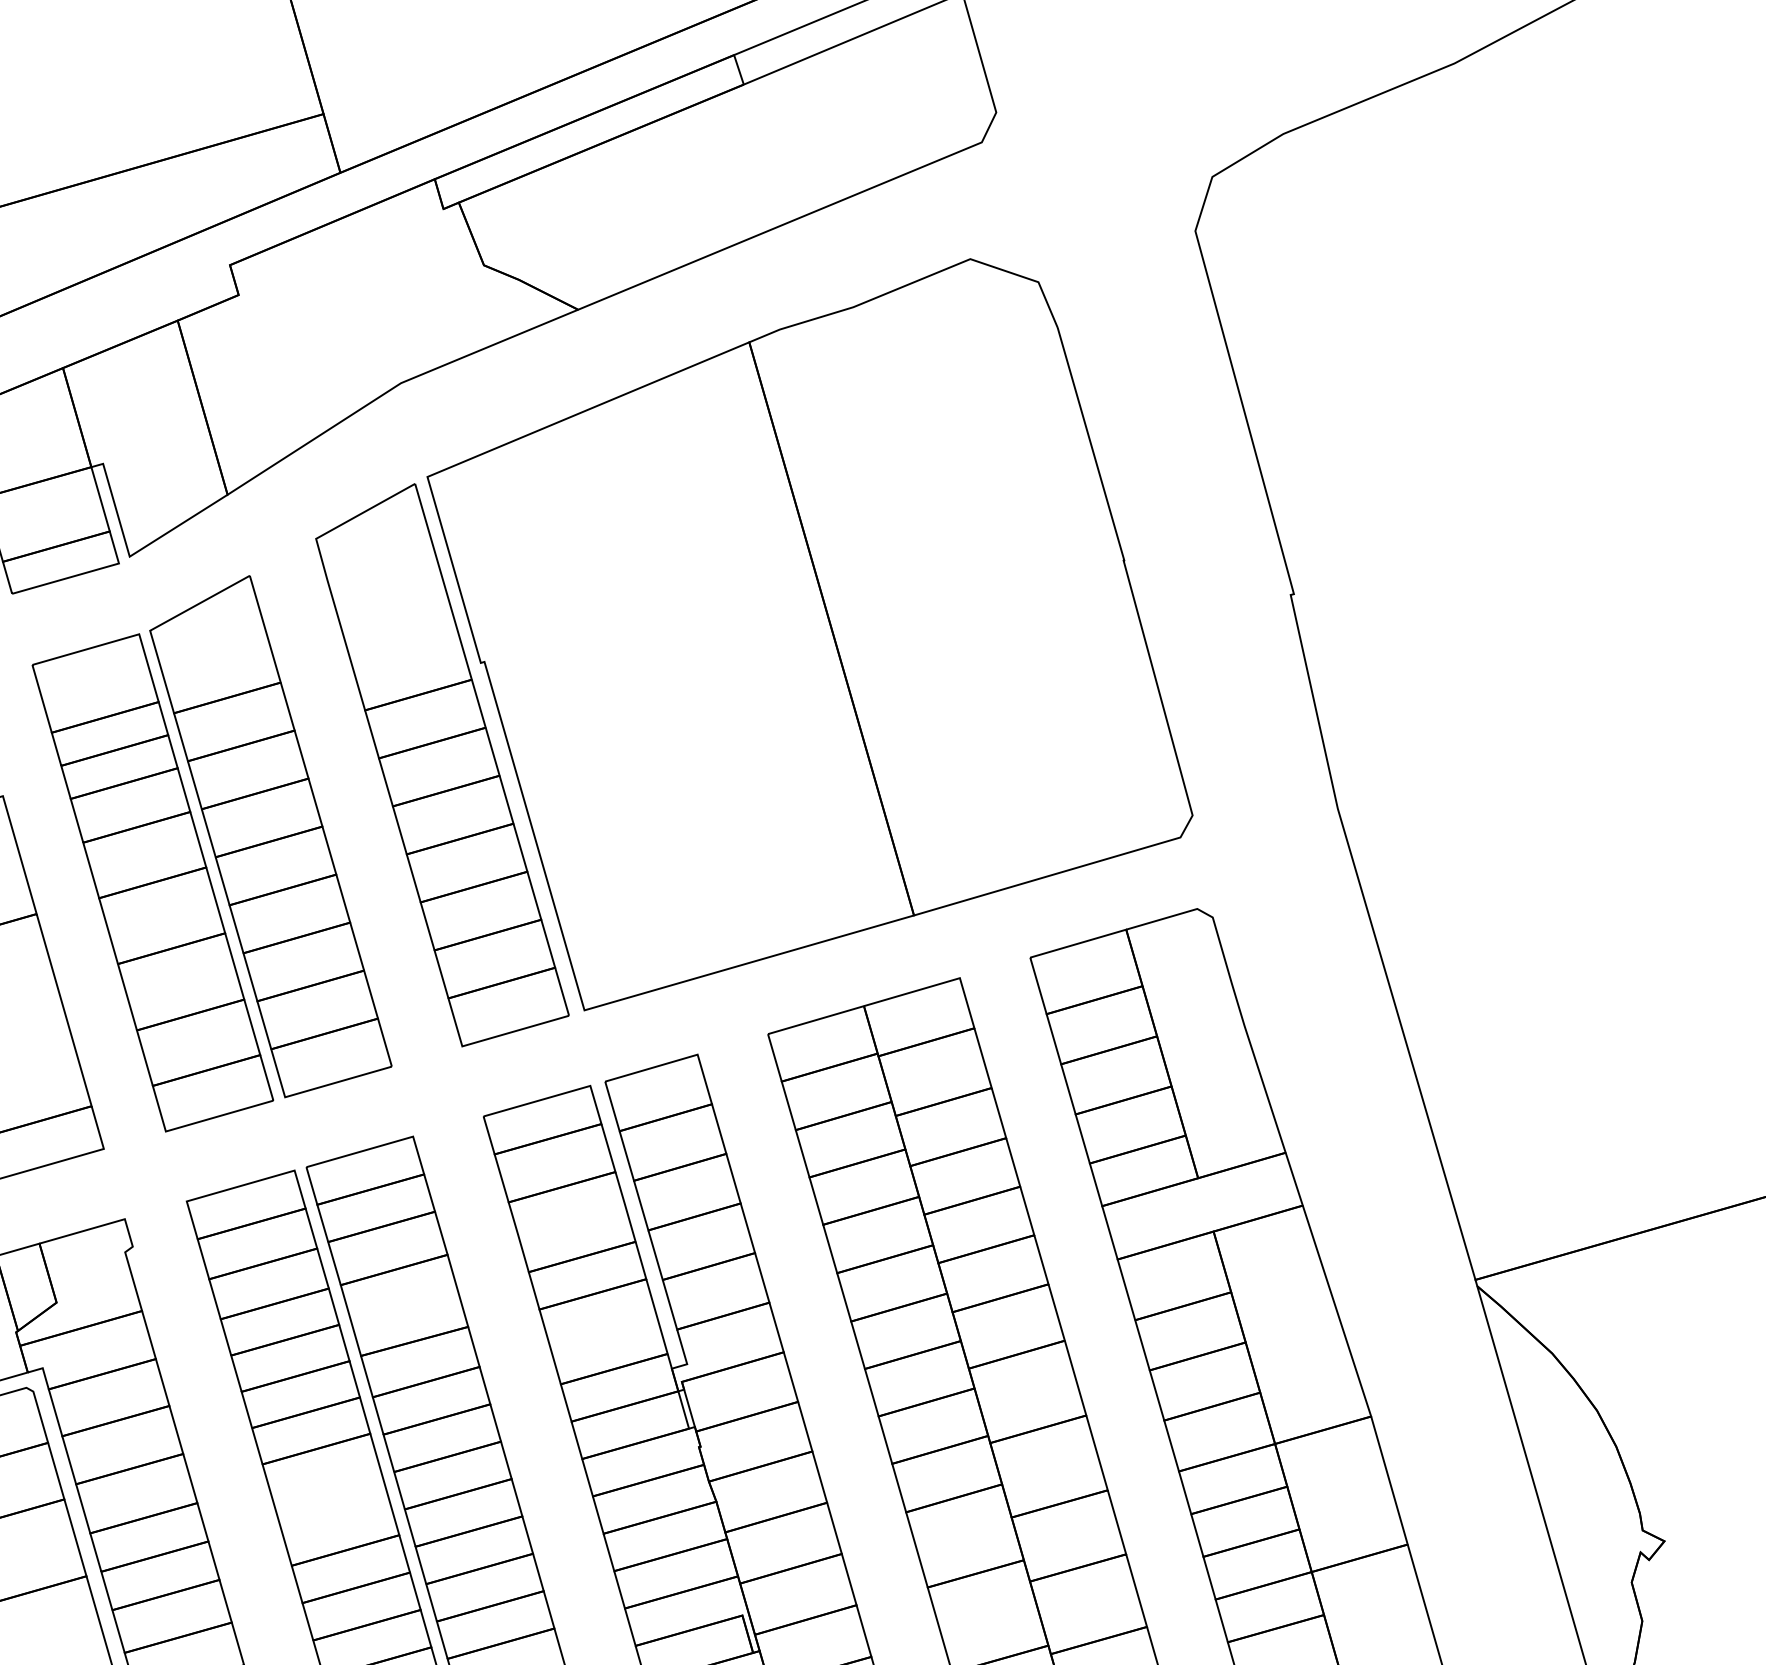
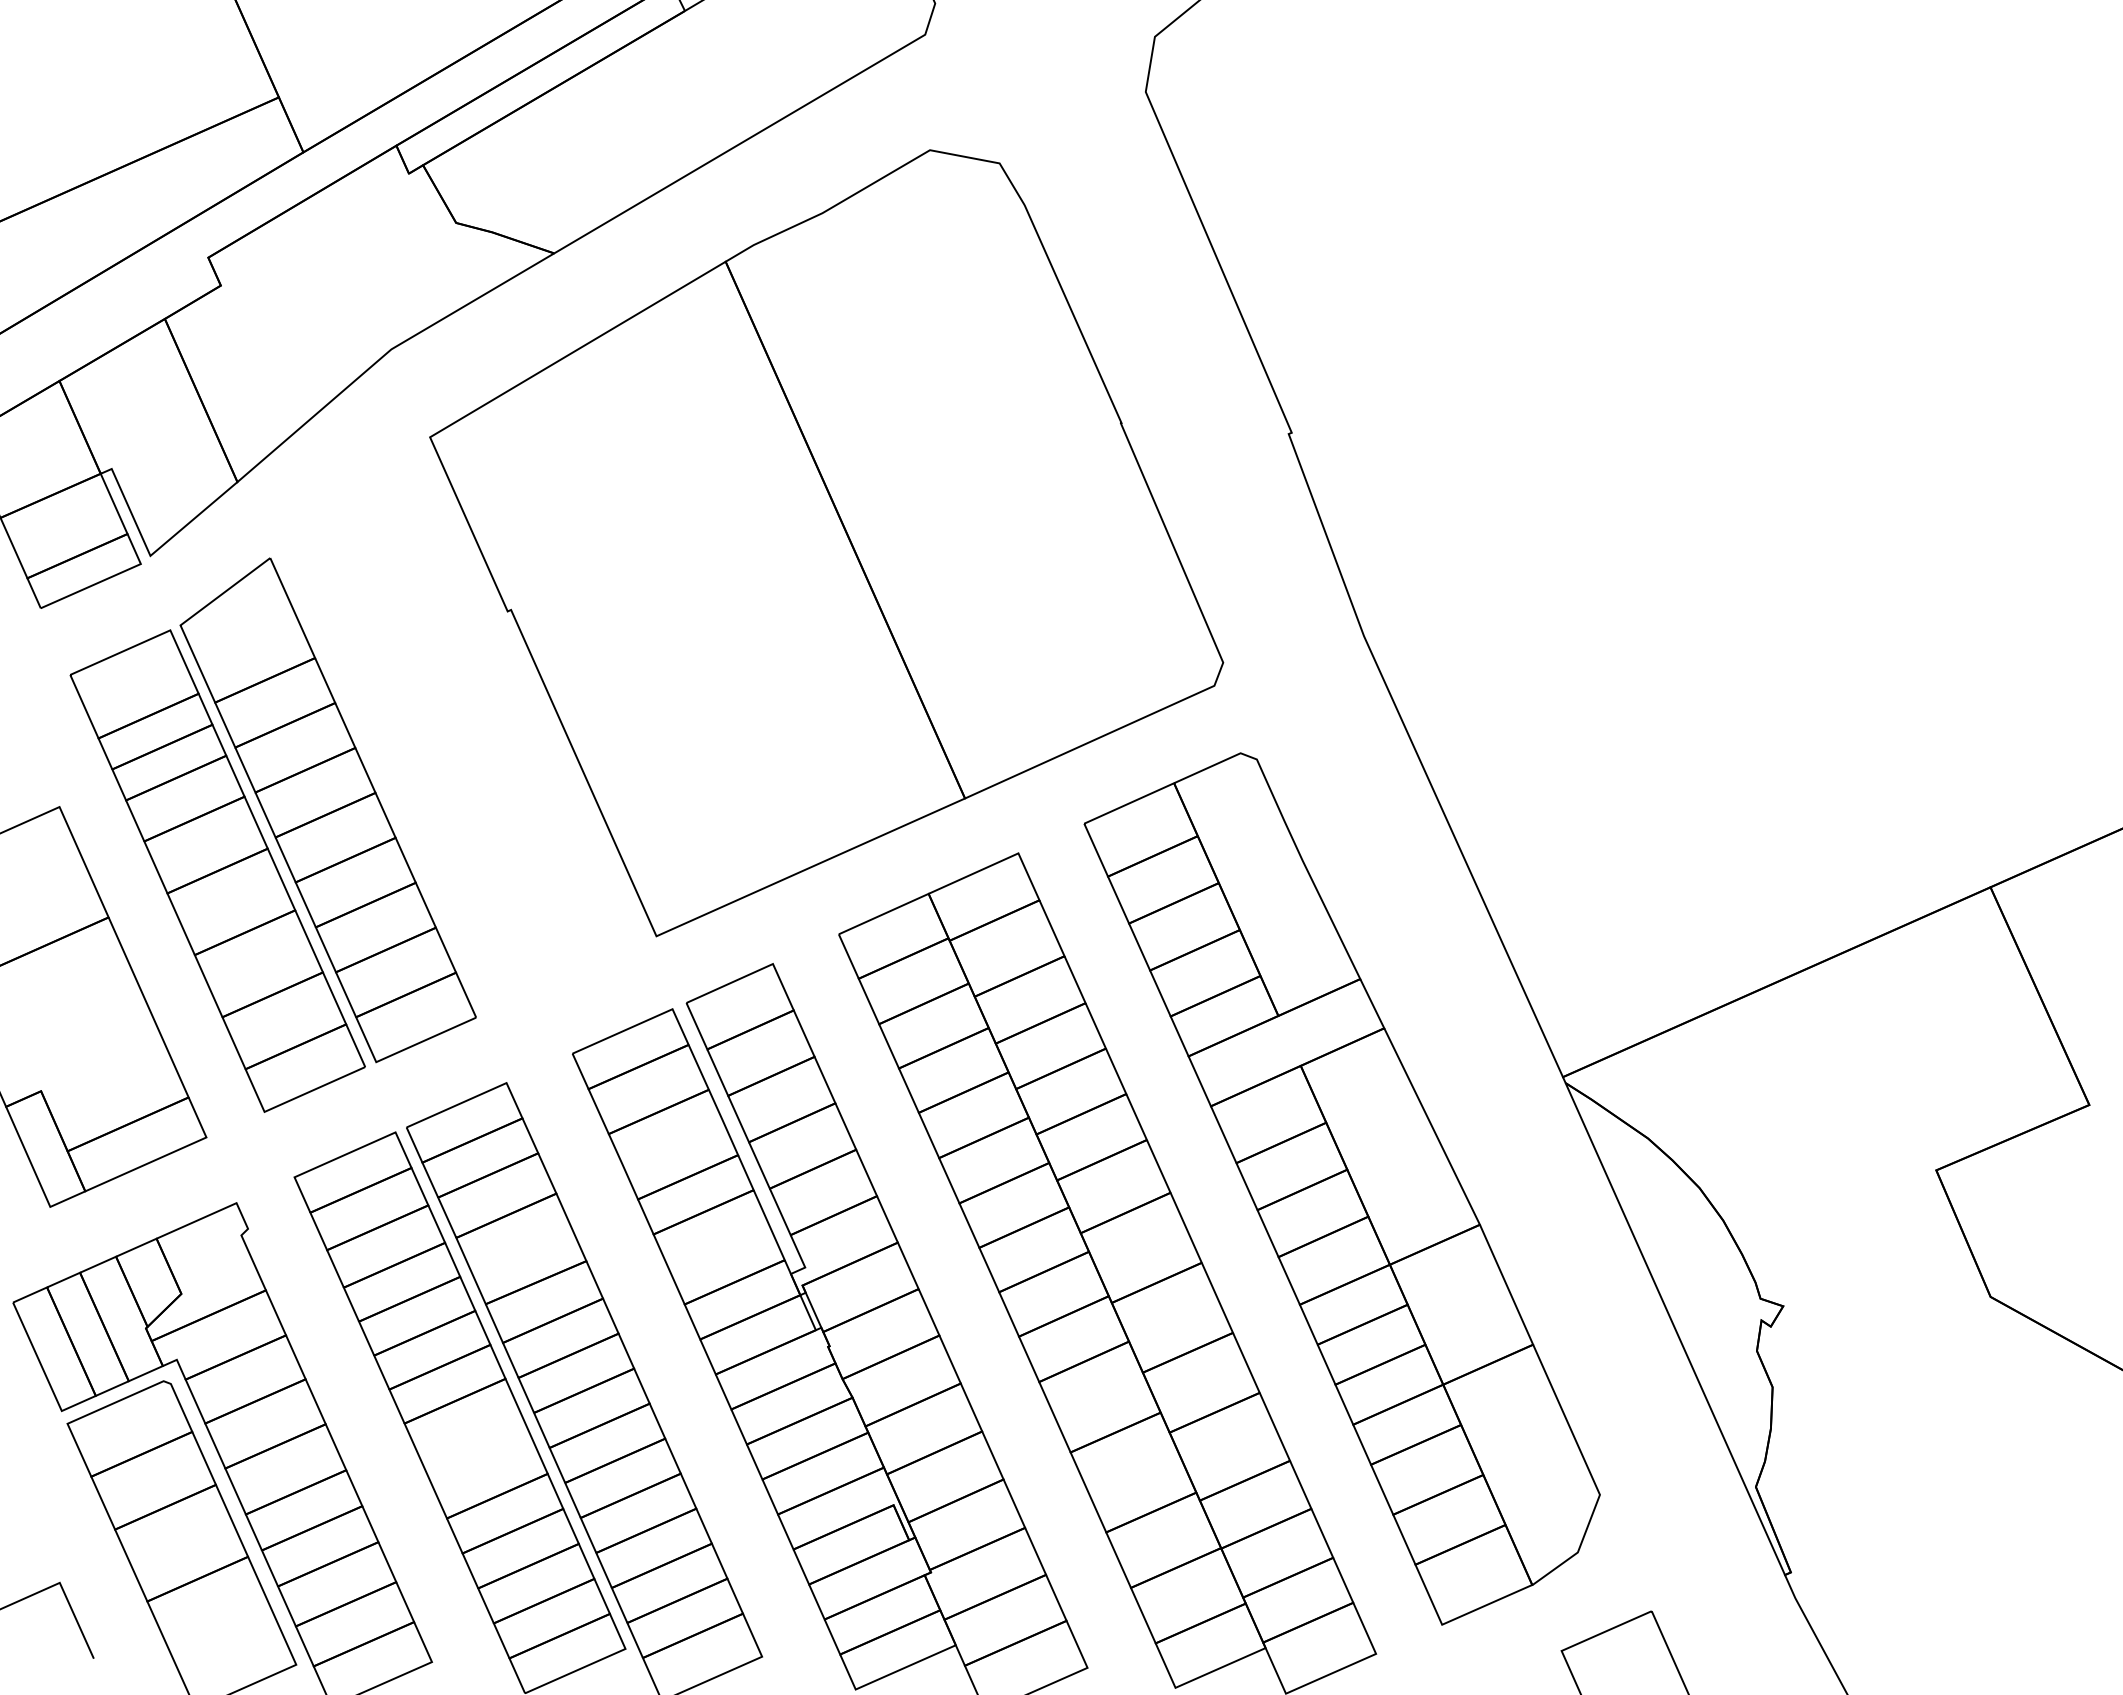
part: (443, 766) -> (485, 717), removed

